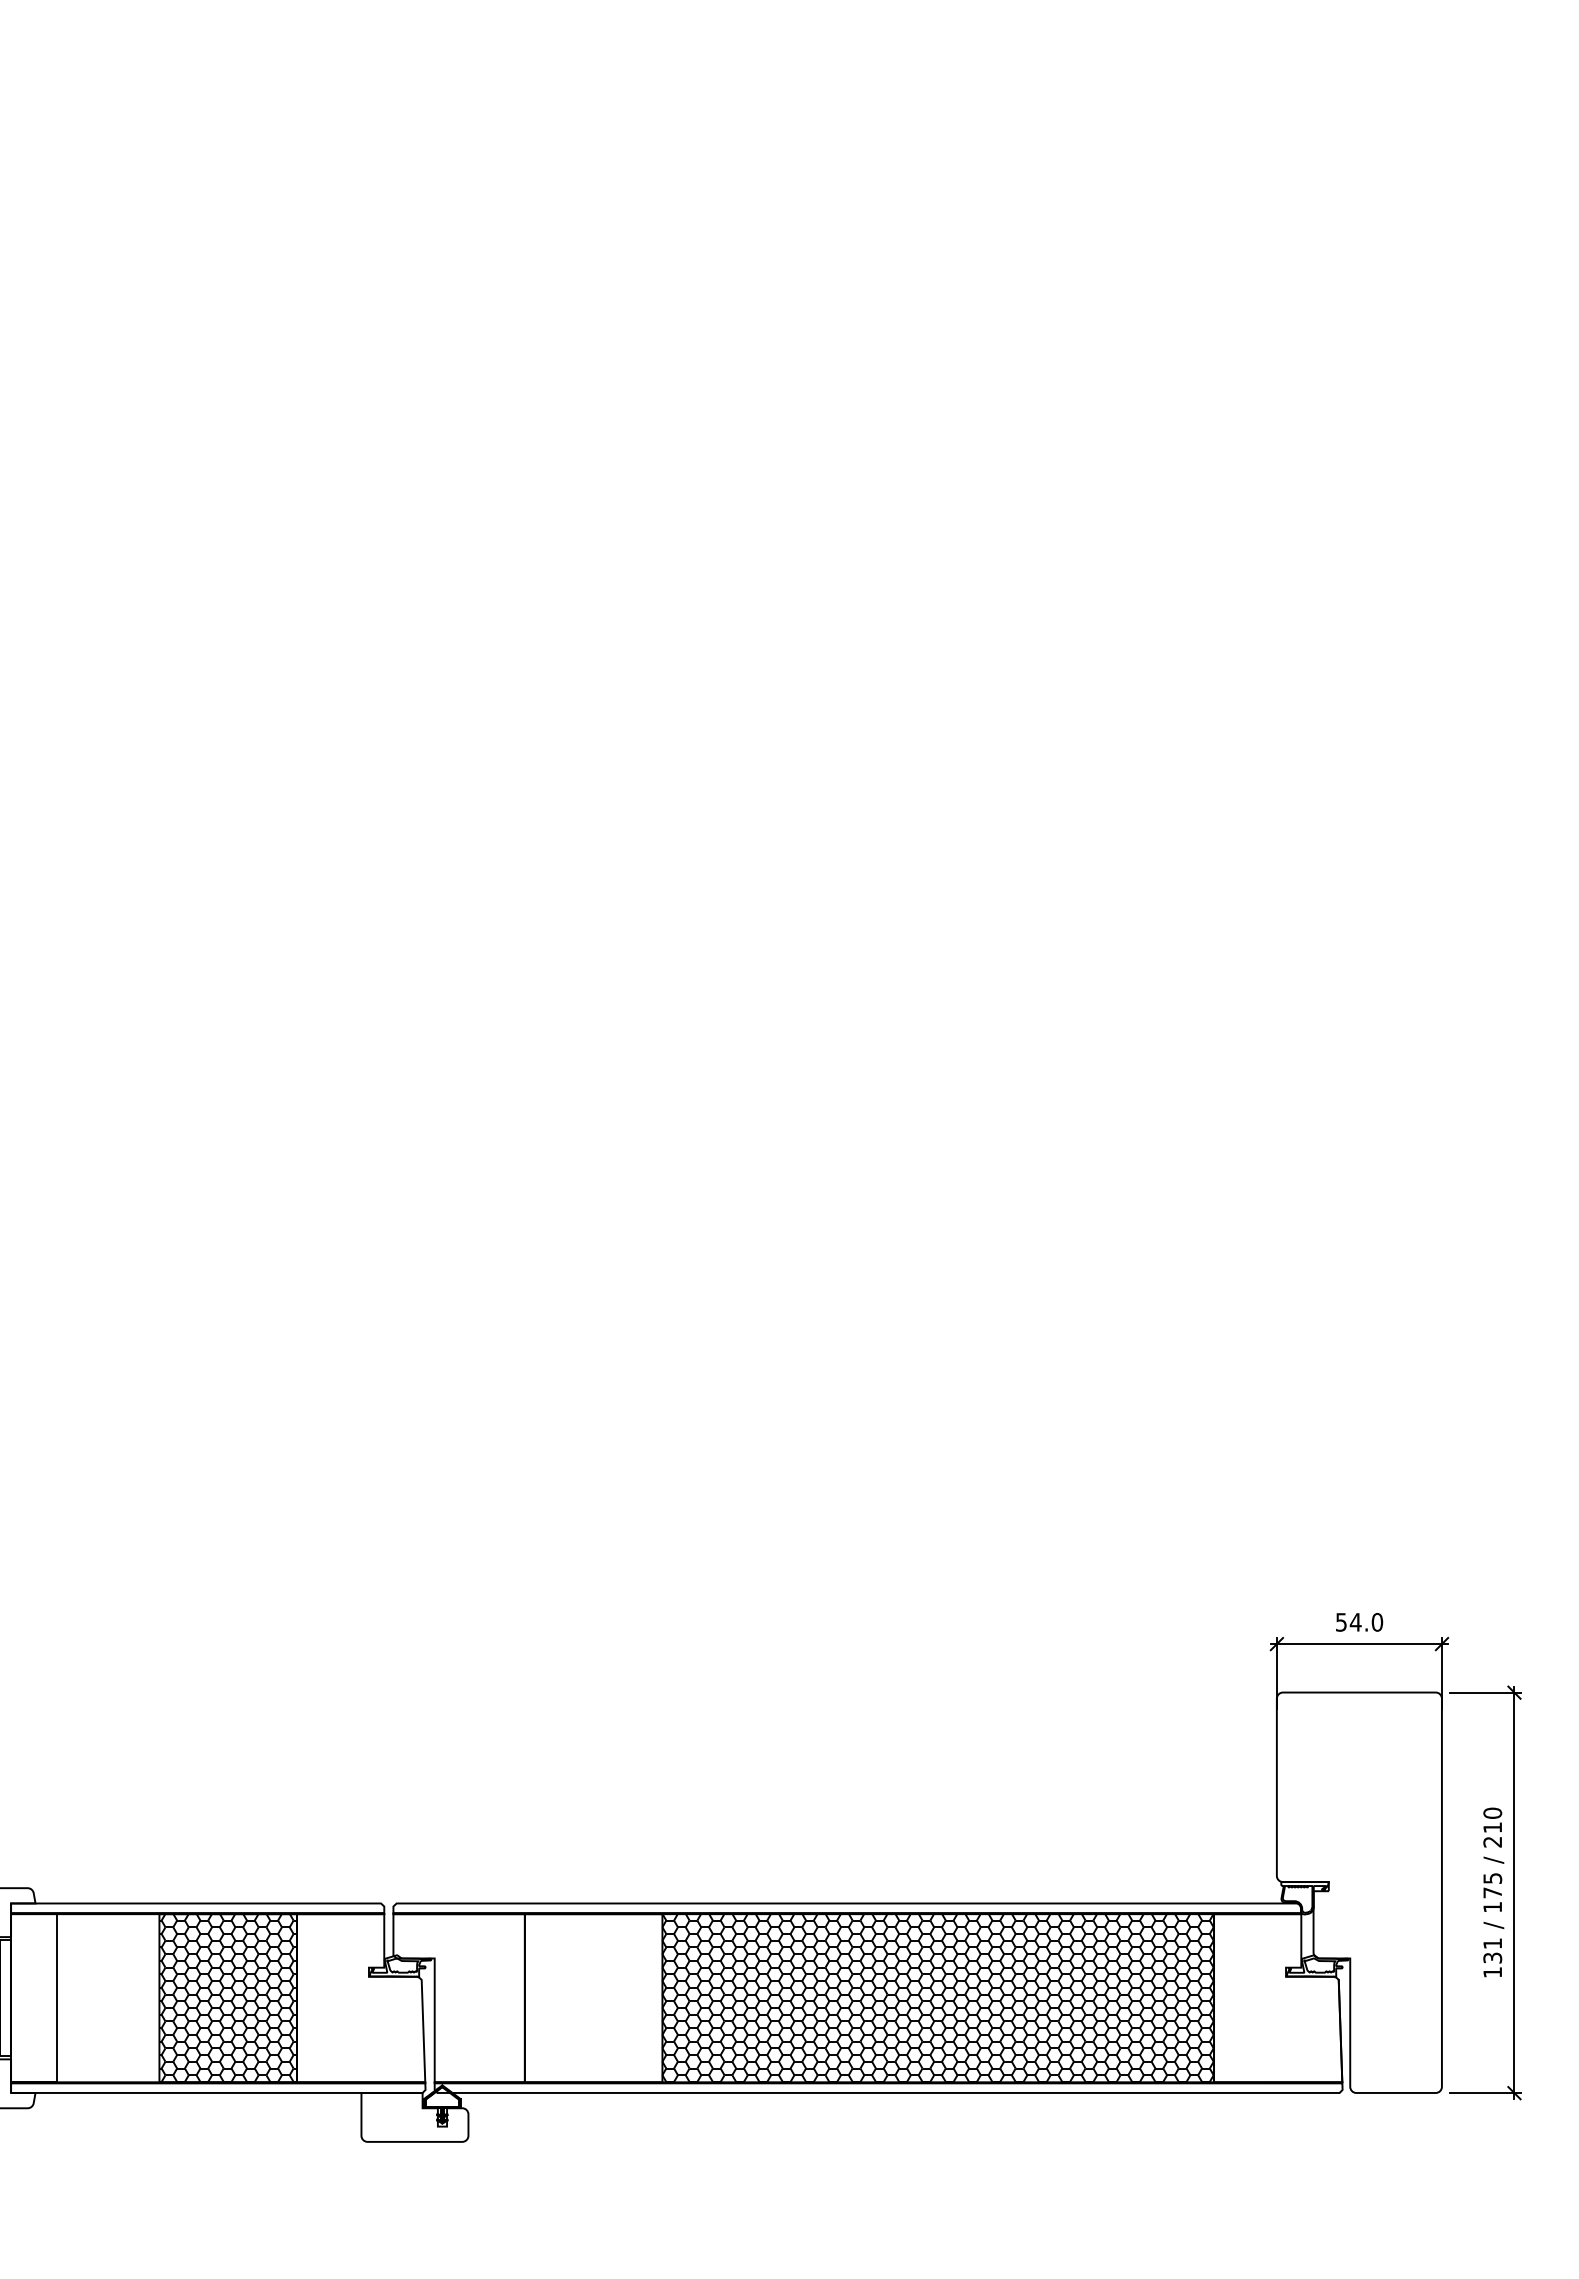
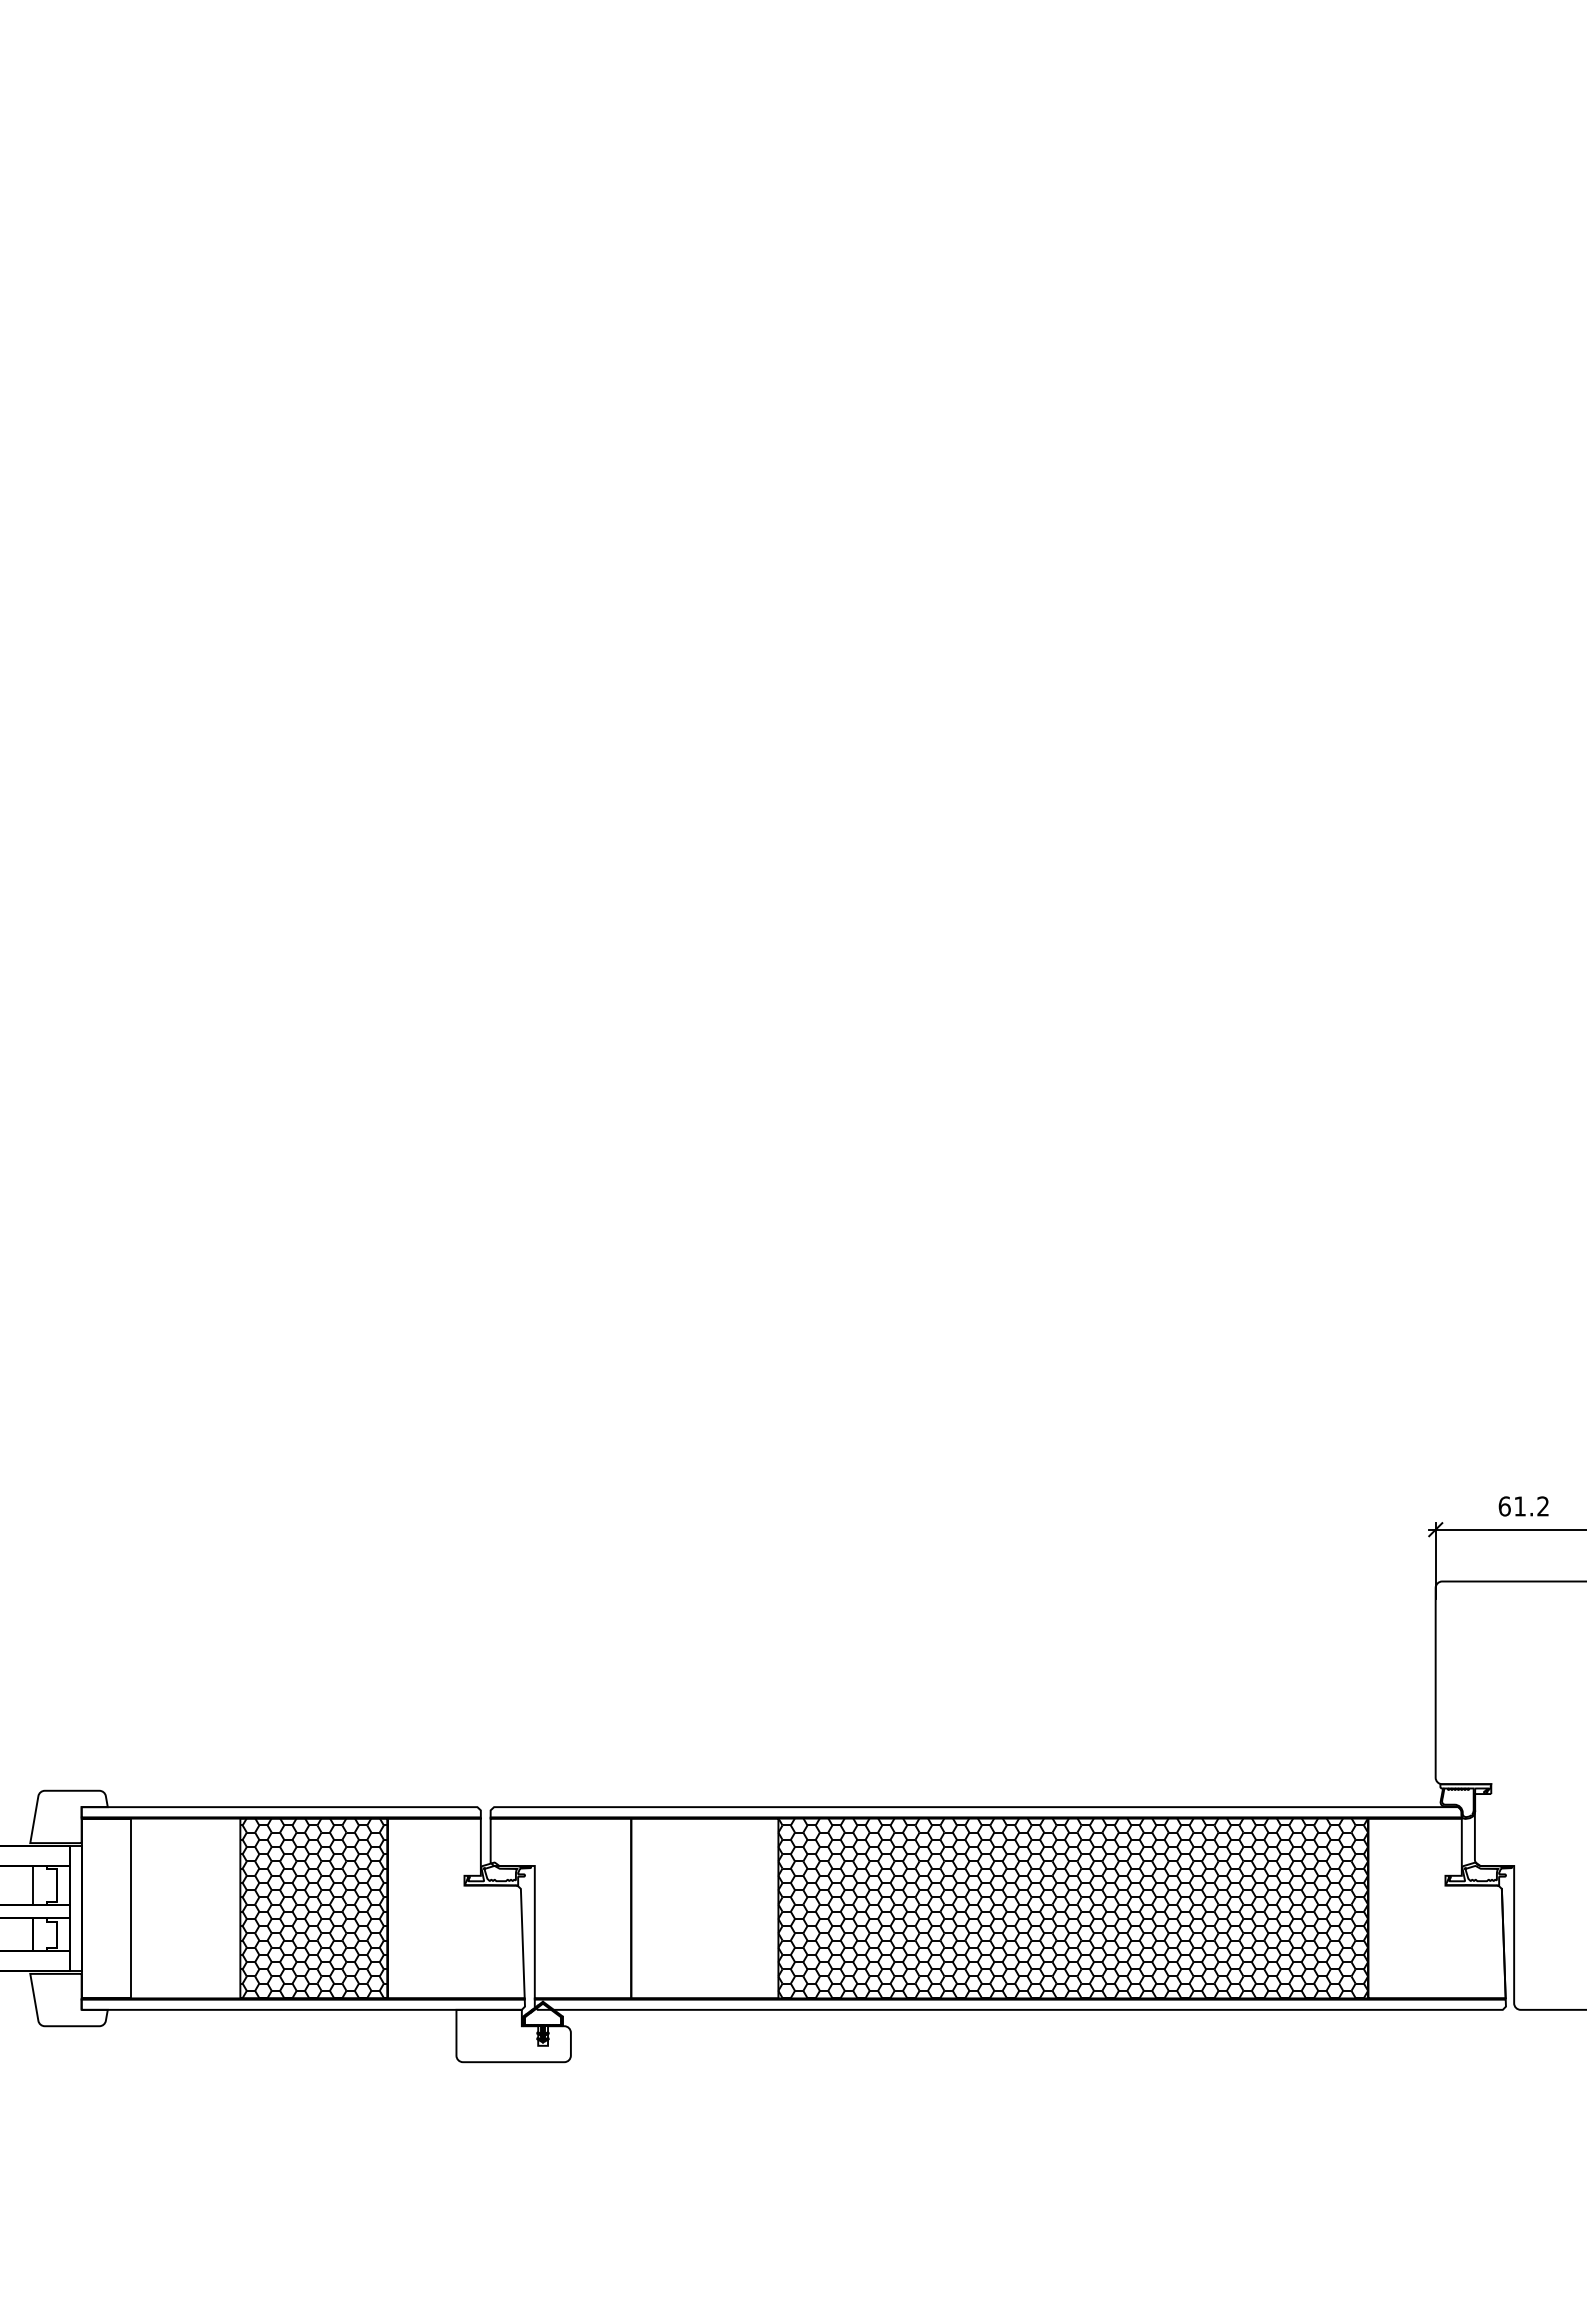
text: (1359, 1622) -> (1524, 1506), 54.0 -> 61.2

